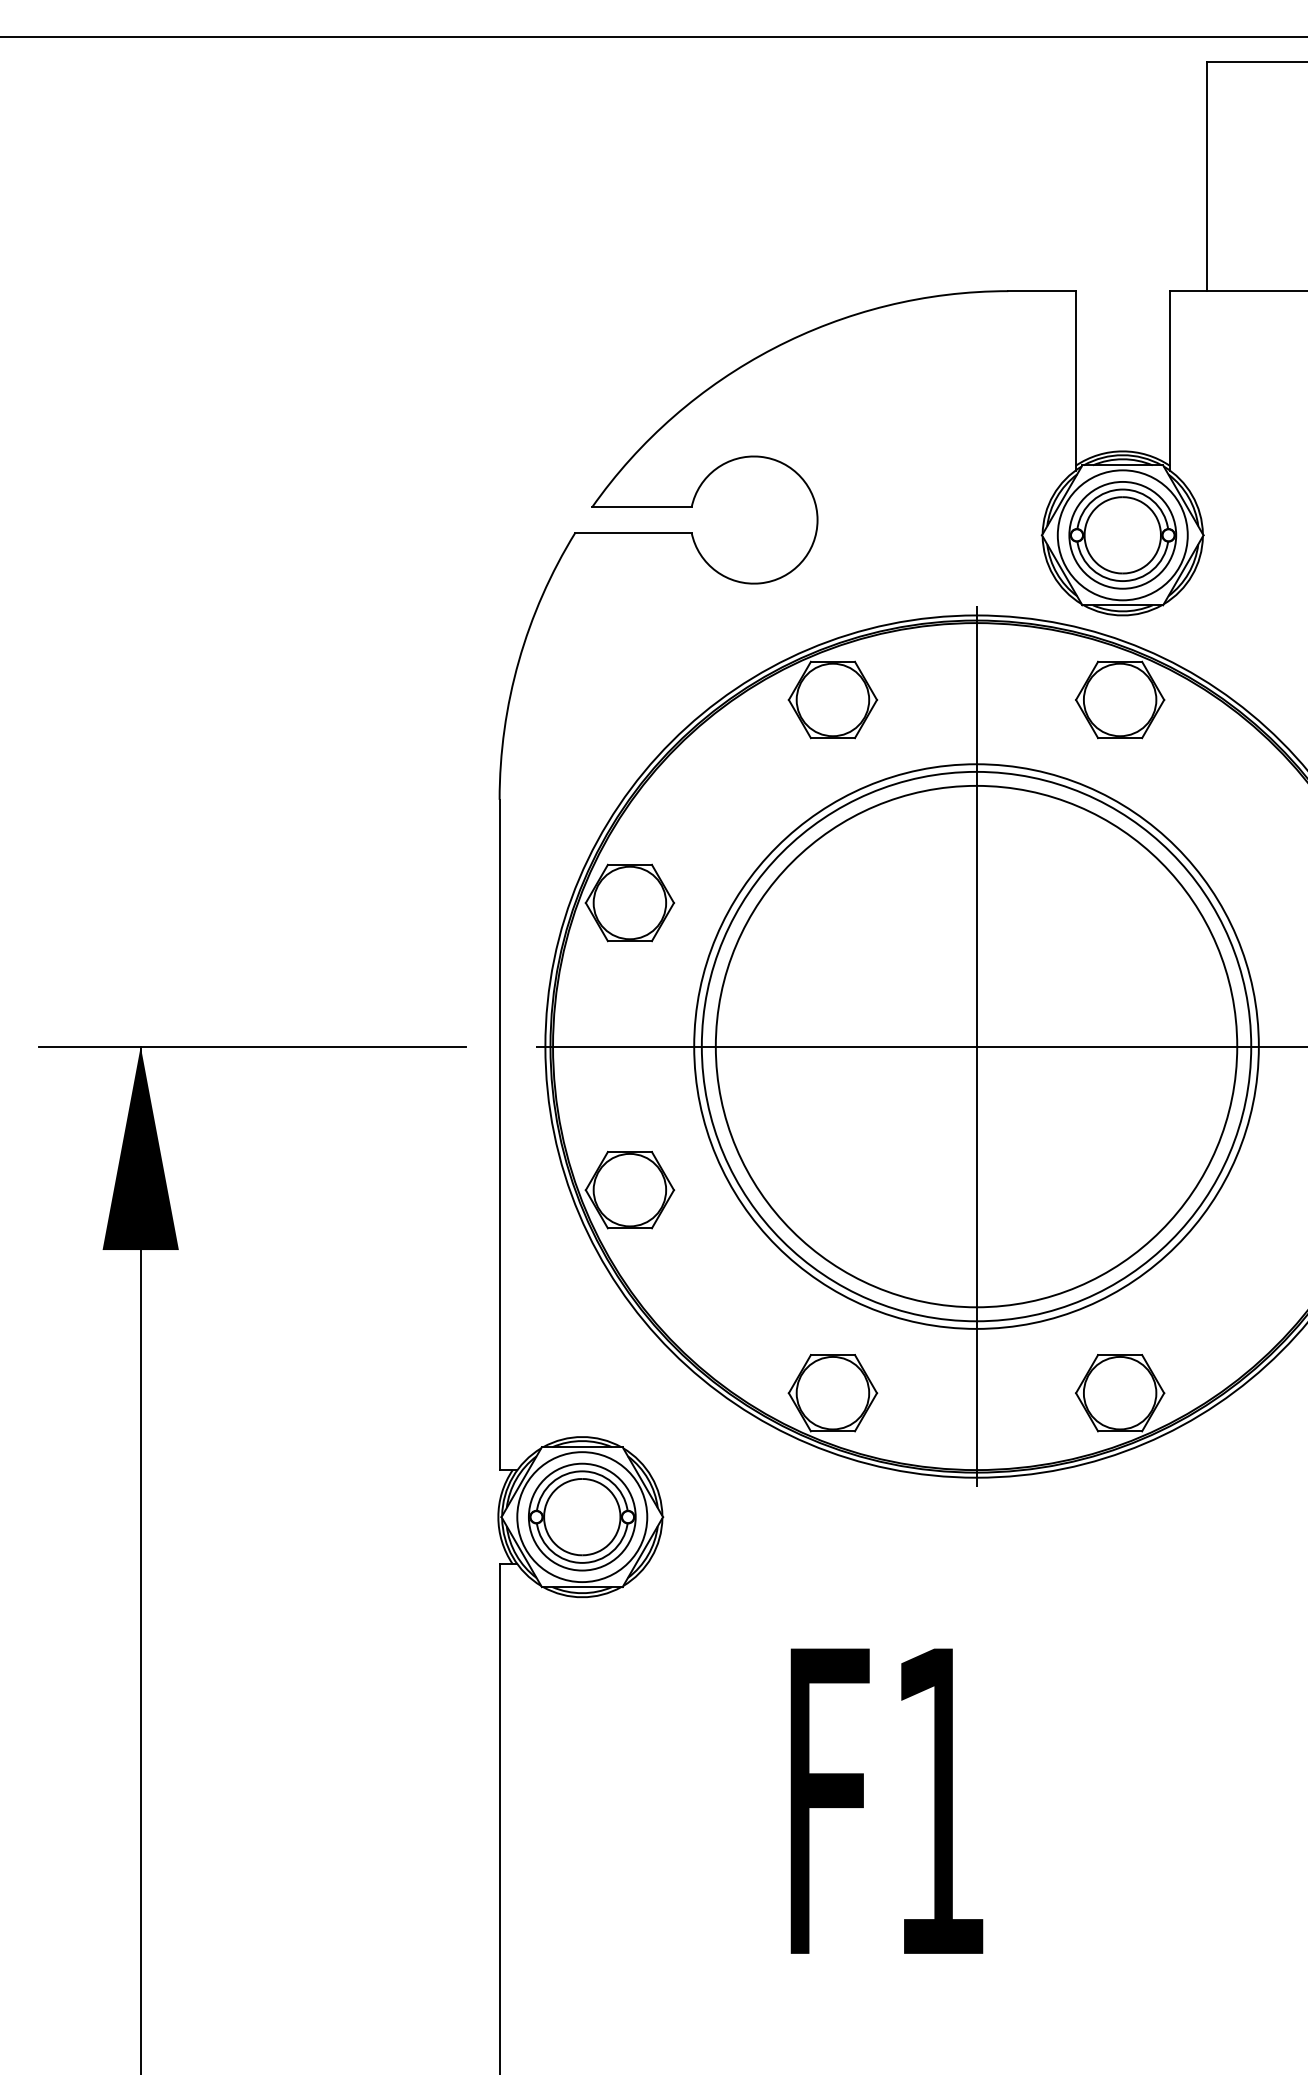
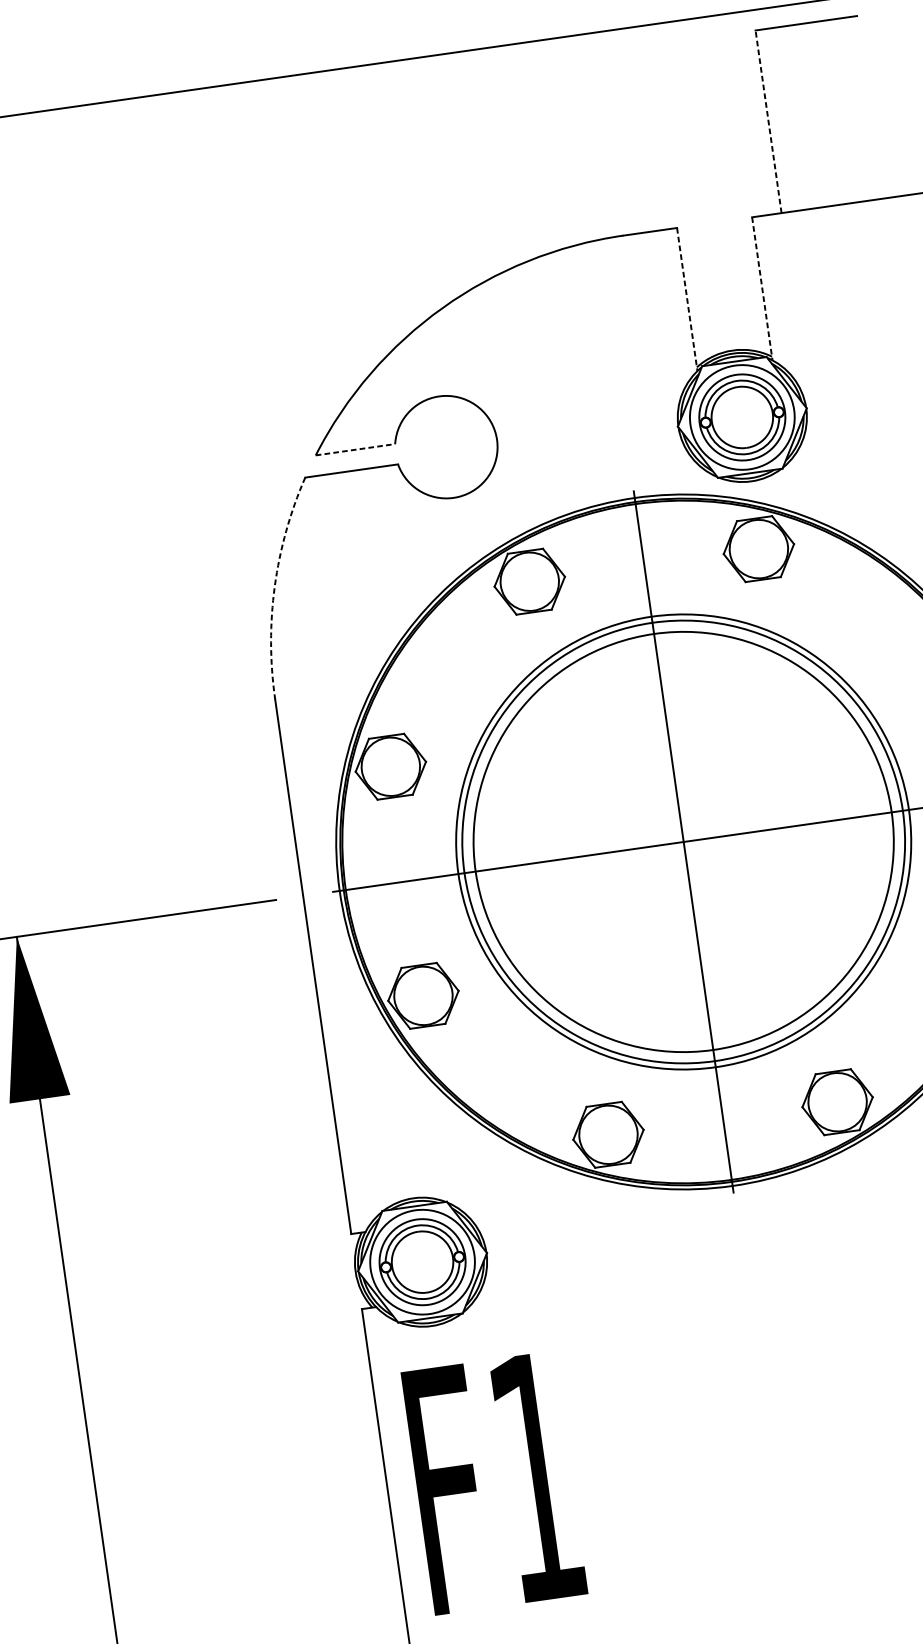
line: (1206, 176) -> (768, 121), solid -> dashed
line: (1075, 380) -> (687, 299), solid -> dashed
line: (1169, 380) -> (762, 288), solid -> dashed
line: (641, 507) -> (355, 449), solid -> dashed
arc: (518, 661) -> (274, 586), solid -> dashed
text: (886, 1800) -> (494, 1482), moved

